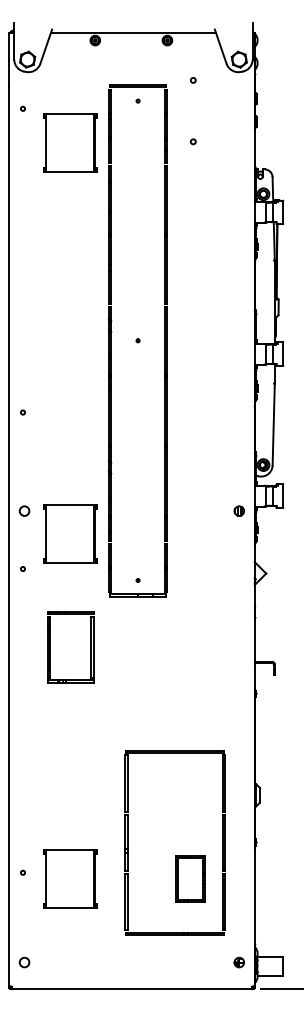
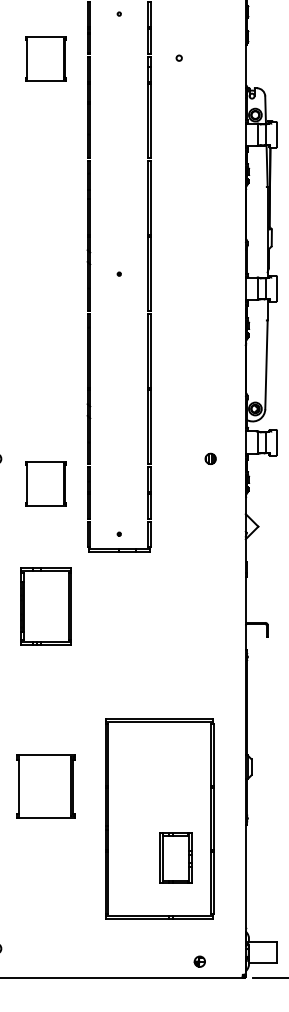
part: (70, 142) -> (45, 58), size x0.7
part: (238, 510) -> (209, 458), moved
part: (70, 533) -> (45, 483), size x0.7
part: (70, 878) -> (45, 785), moved
part: (238, 962) -> (198, 961), moved

